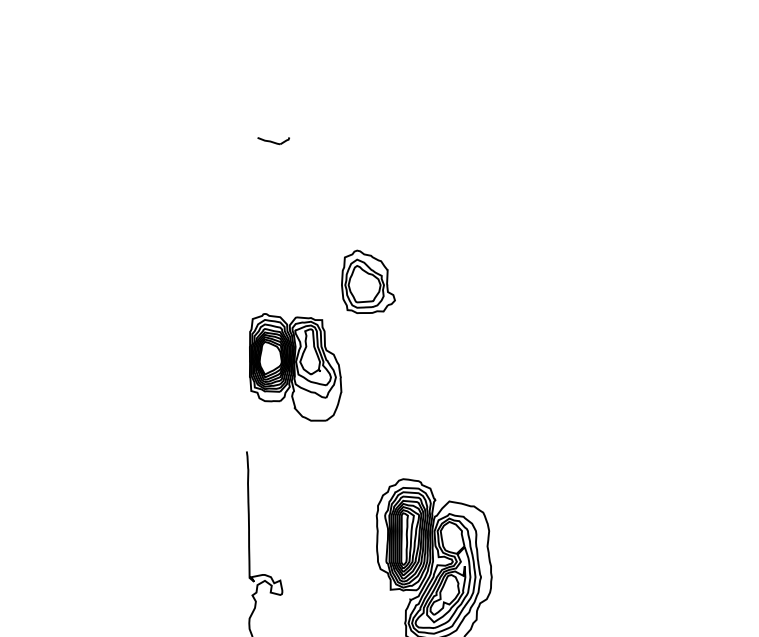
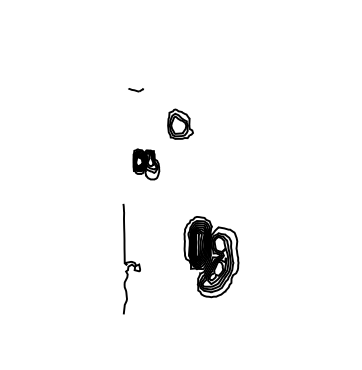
part: (272, 141) -> (135, 90), moved
part: (295, 367) -> (146, 164), size x0.6

